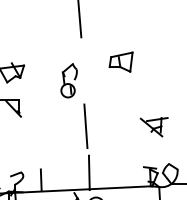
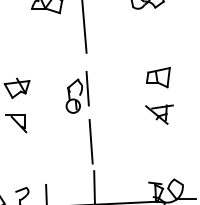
part: (121, 62) -> (158, 77), moved
line: (82, 73) -> (87, 88), added
part: (154, 127) -> (159, 114), moved

